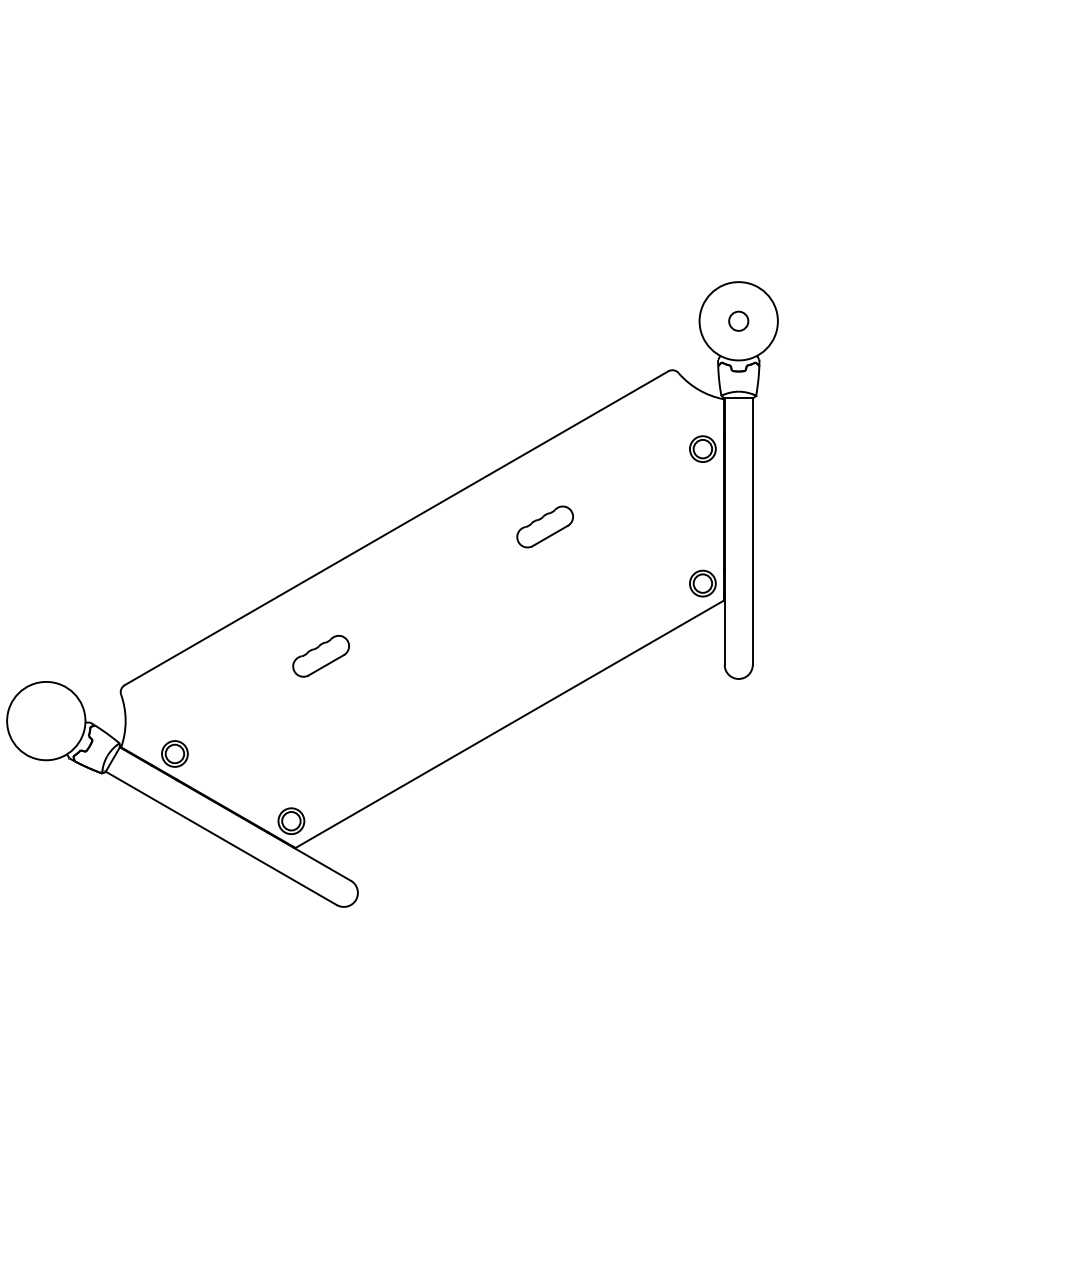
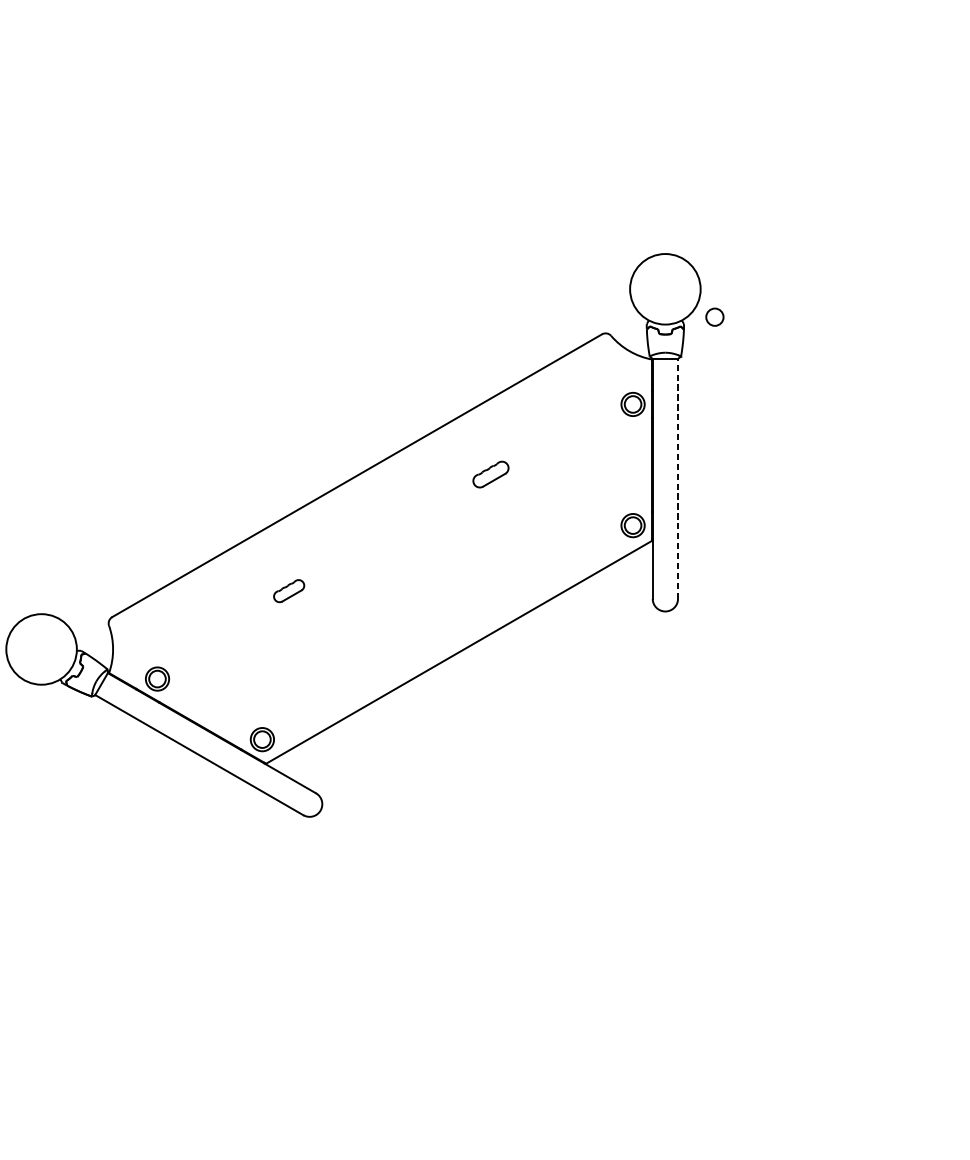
circle: (738, 320) -> (714, 316), moved
part: (544, 526) -> (490, 474), size x0.7
line: (752, 531) -> (677, 478), solid -> dashed
part: (320, 656) -> (288, 591), size x0.6

